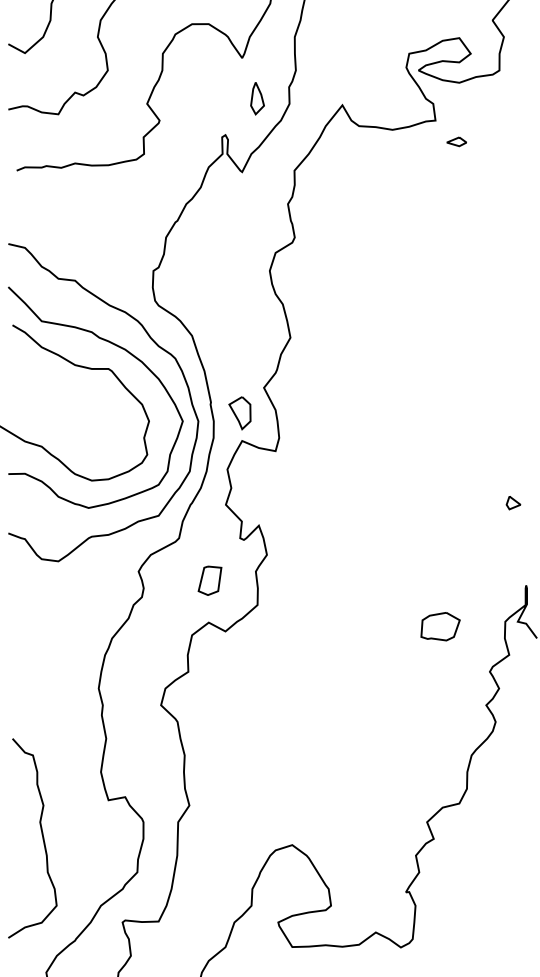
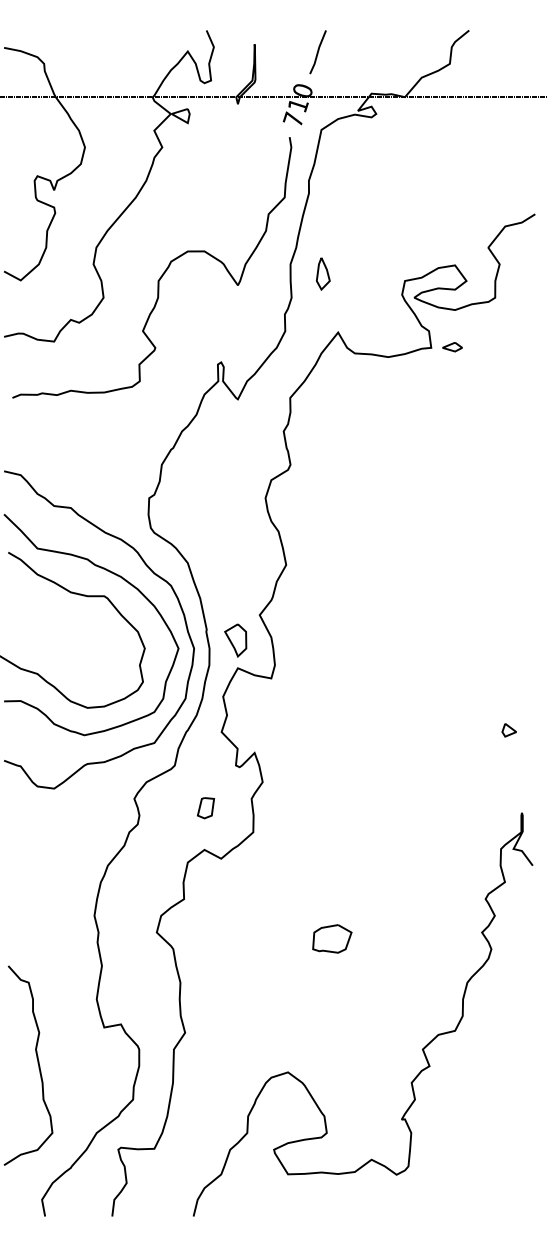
part: (257, 98) -> (323, 273), moved
part: (456, 142) -> (452, 347), moved
part: (210, 581) -> (206, 808), size x0.71
part: (440, 626) -> (332, 938), moved

